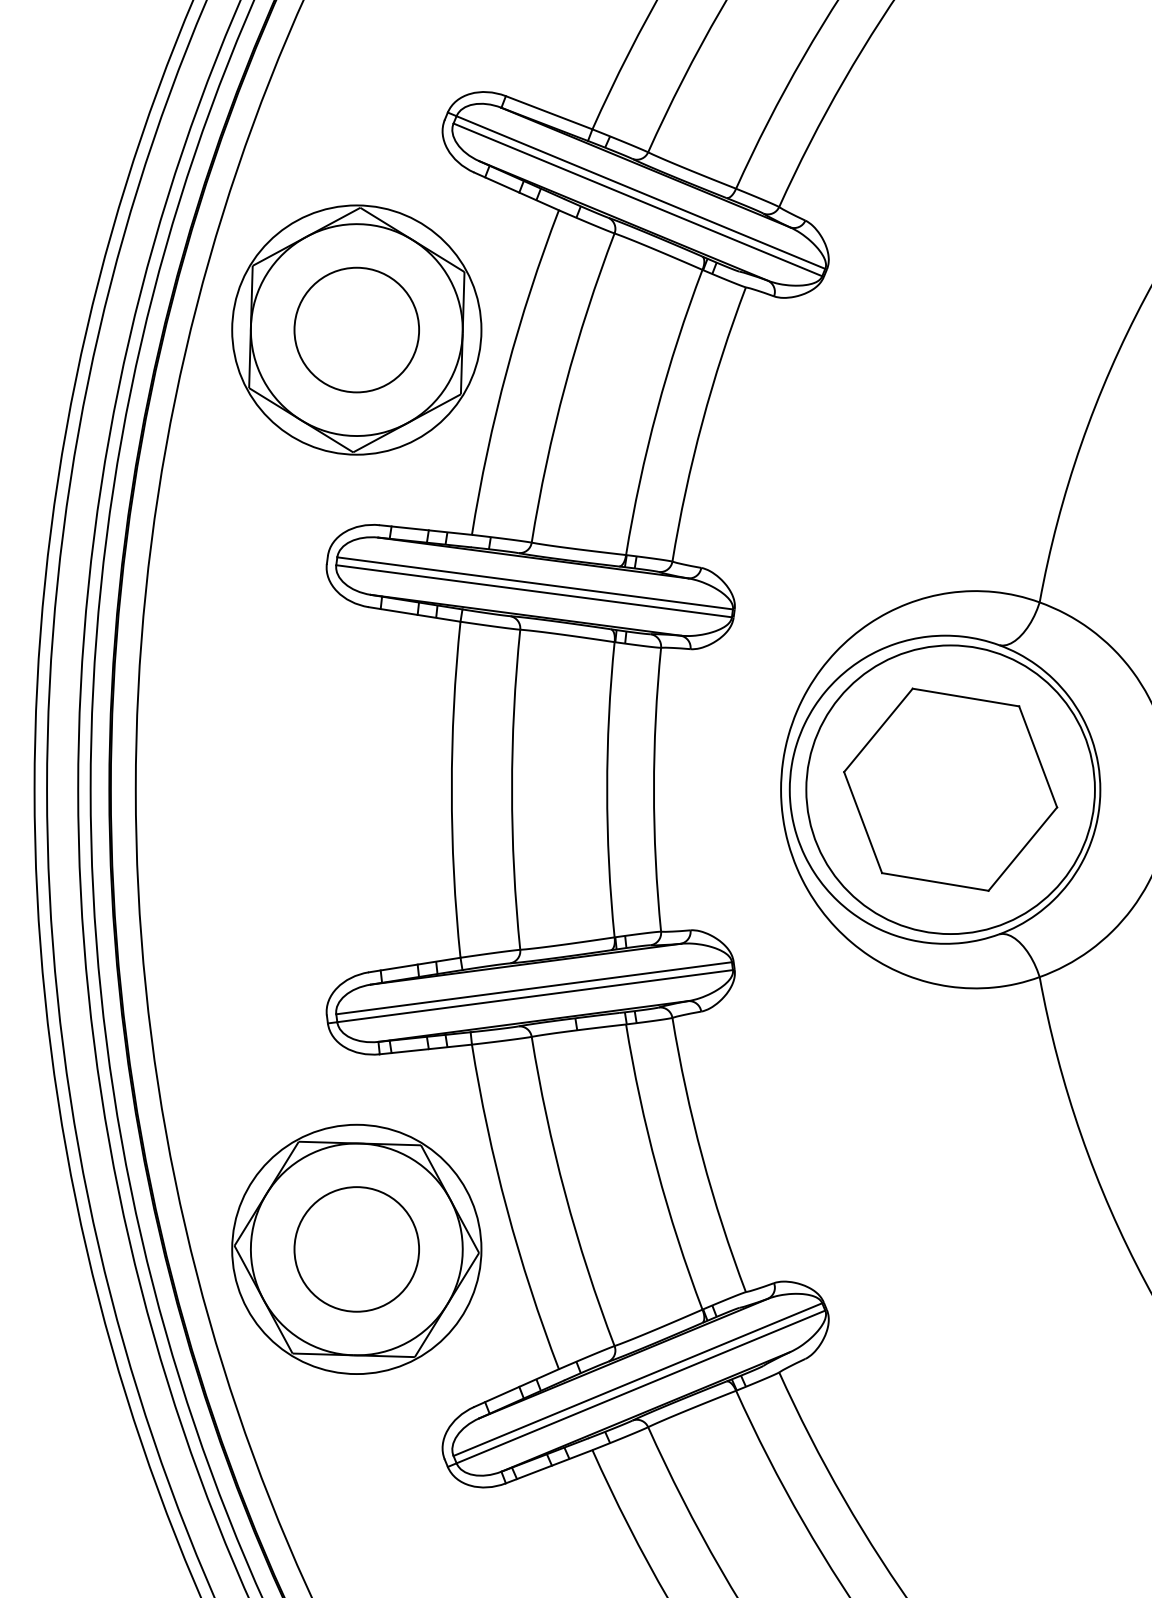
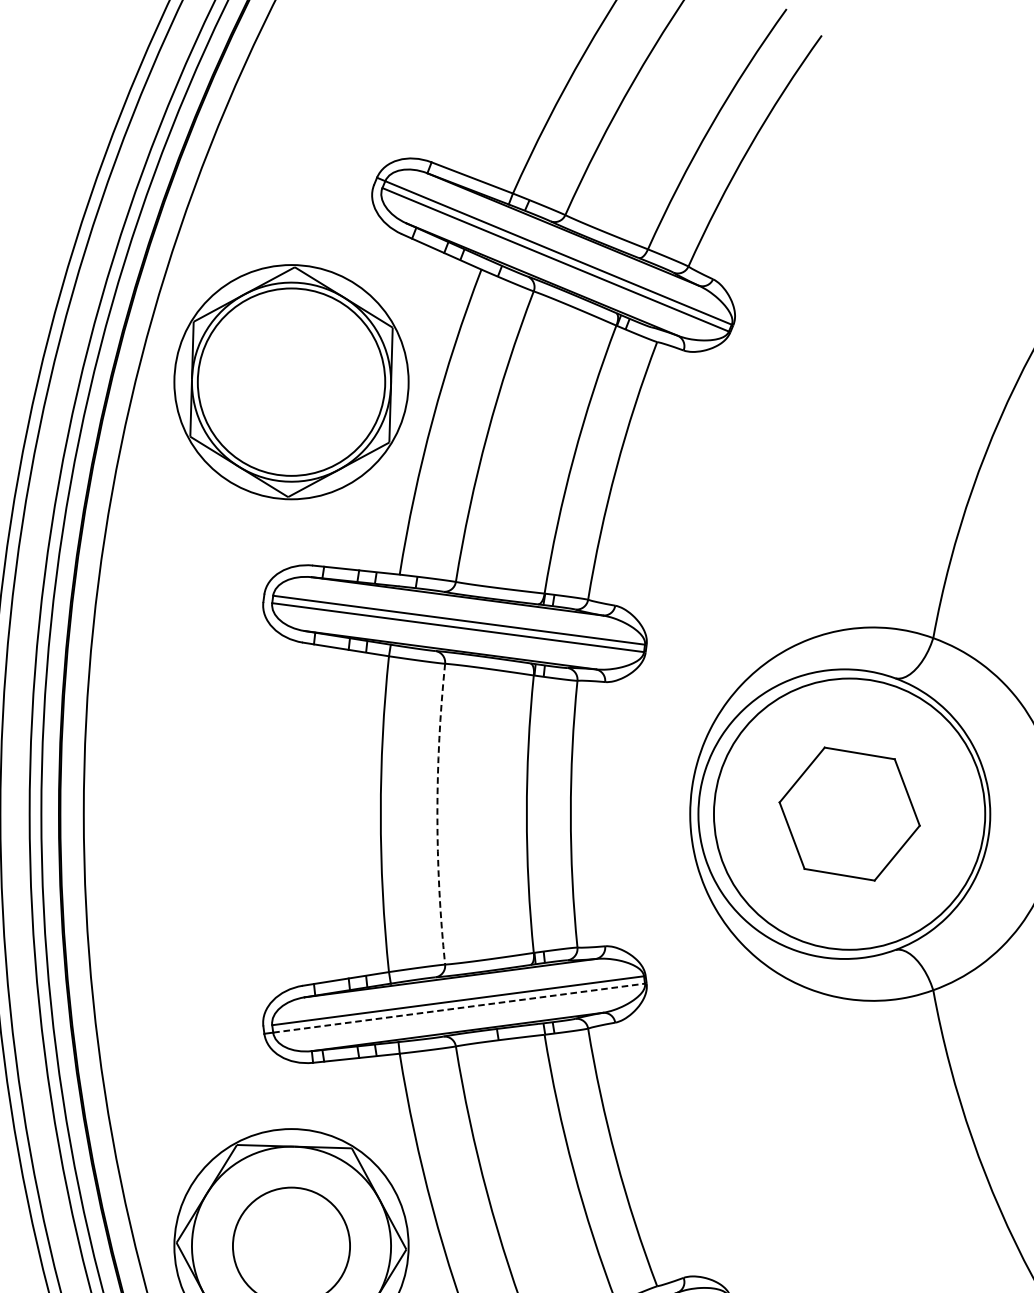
circle: (356, 329) -> (291, 381), size x1.6
arc: (512, 789) -> (437, 813), solid -> dashed
part: (950, 789) -> (849, 813), size x0.7
line: (535, 996) -> (459, 1008), solid -> dashed

